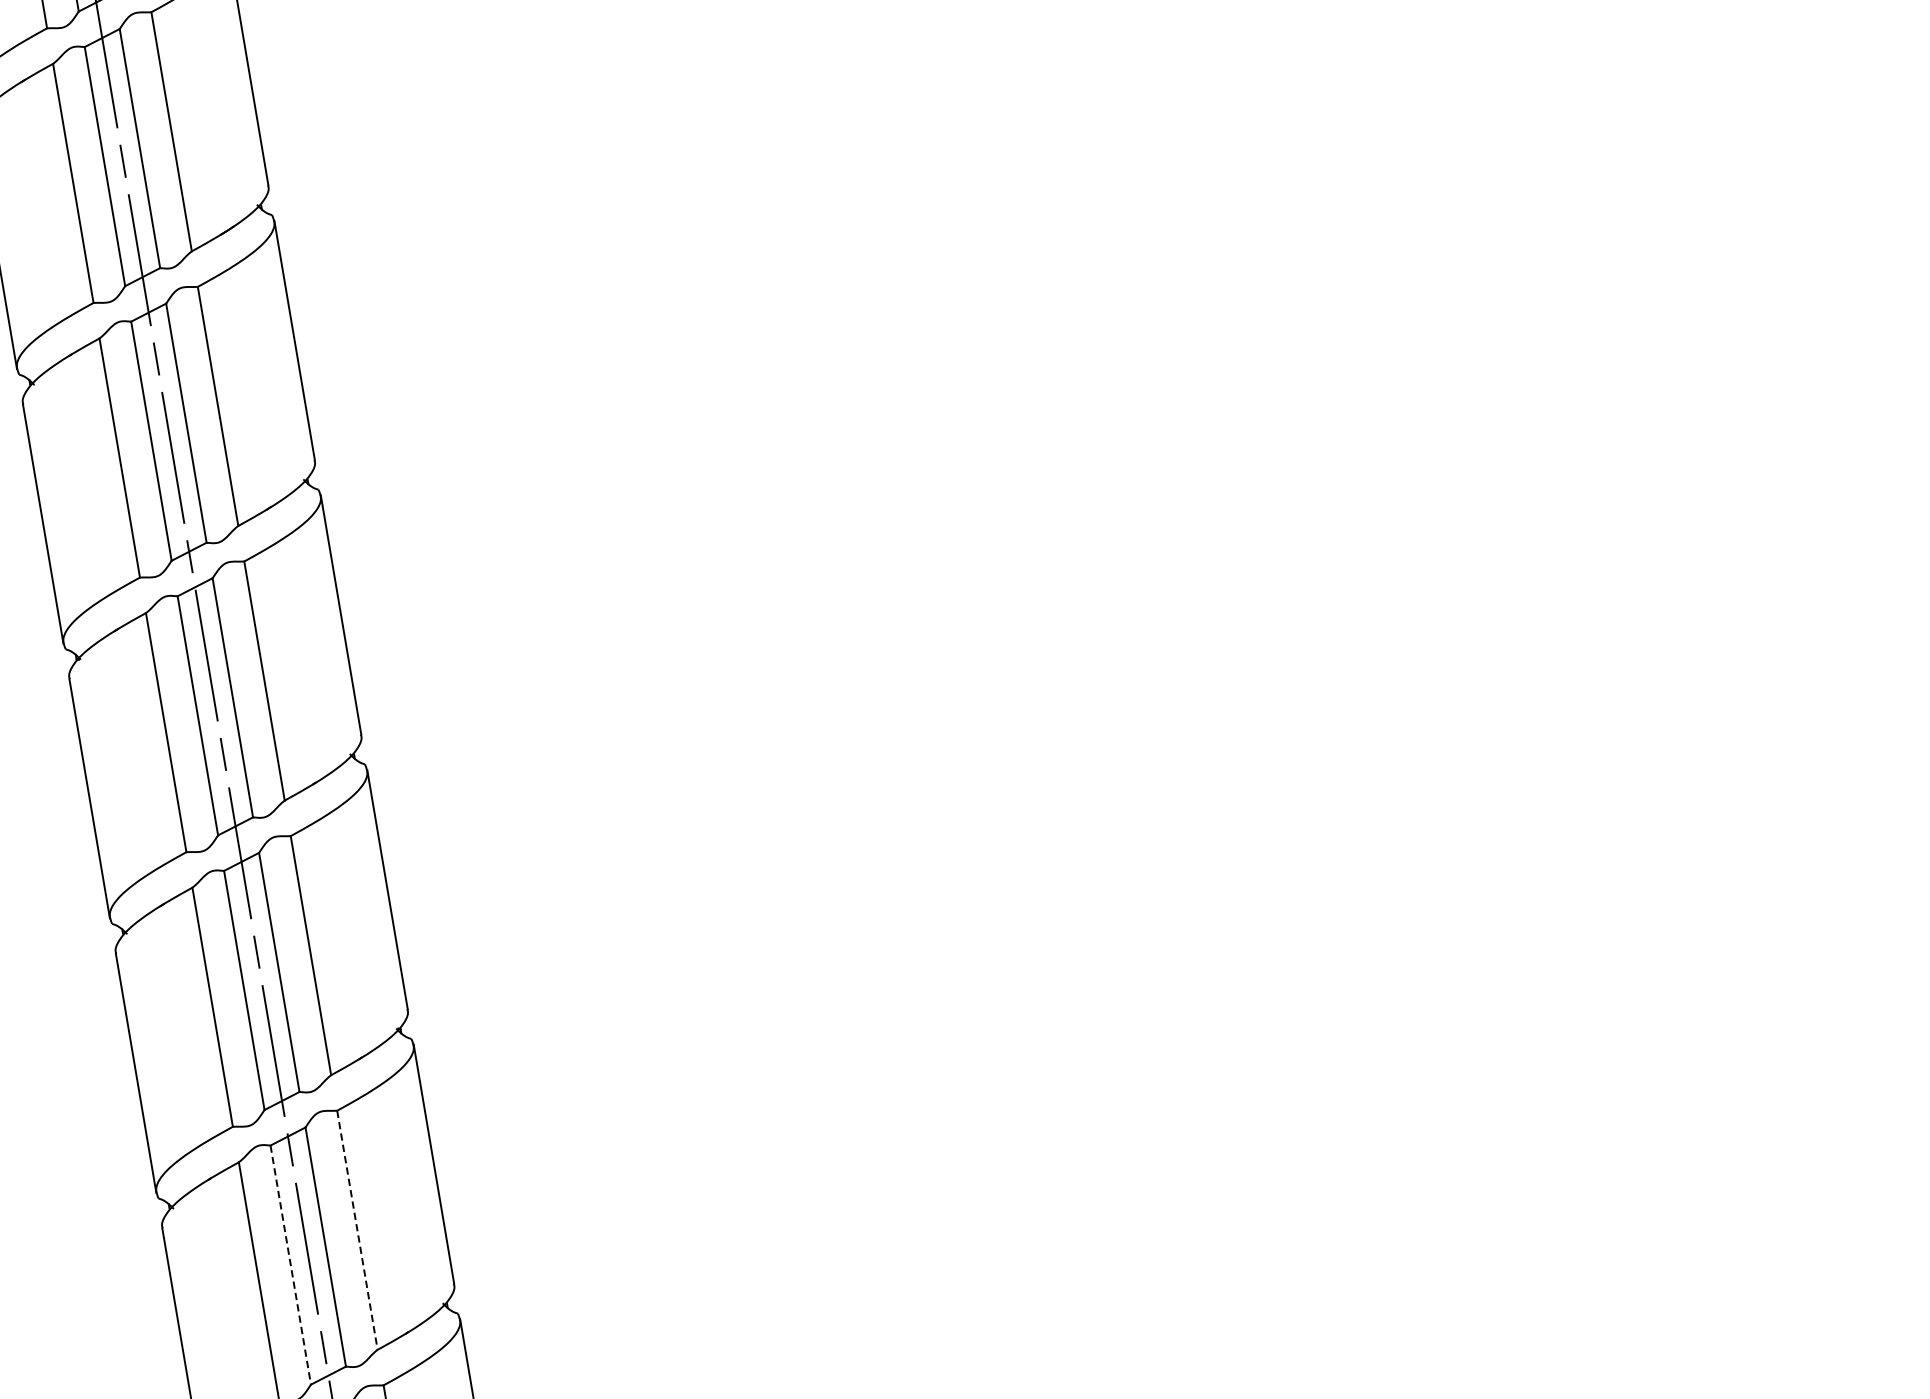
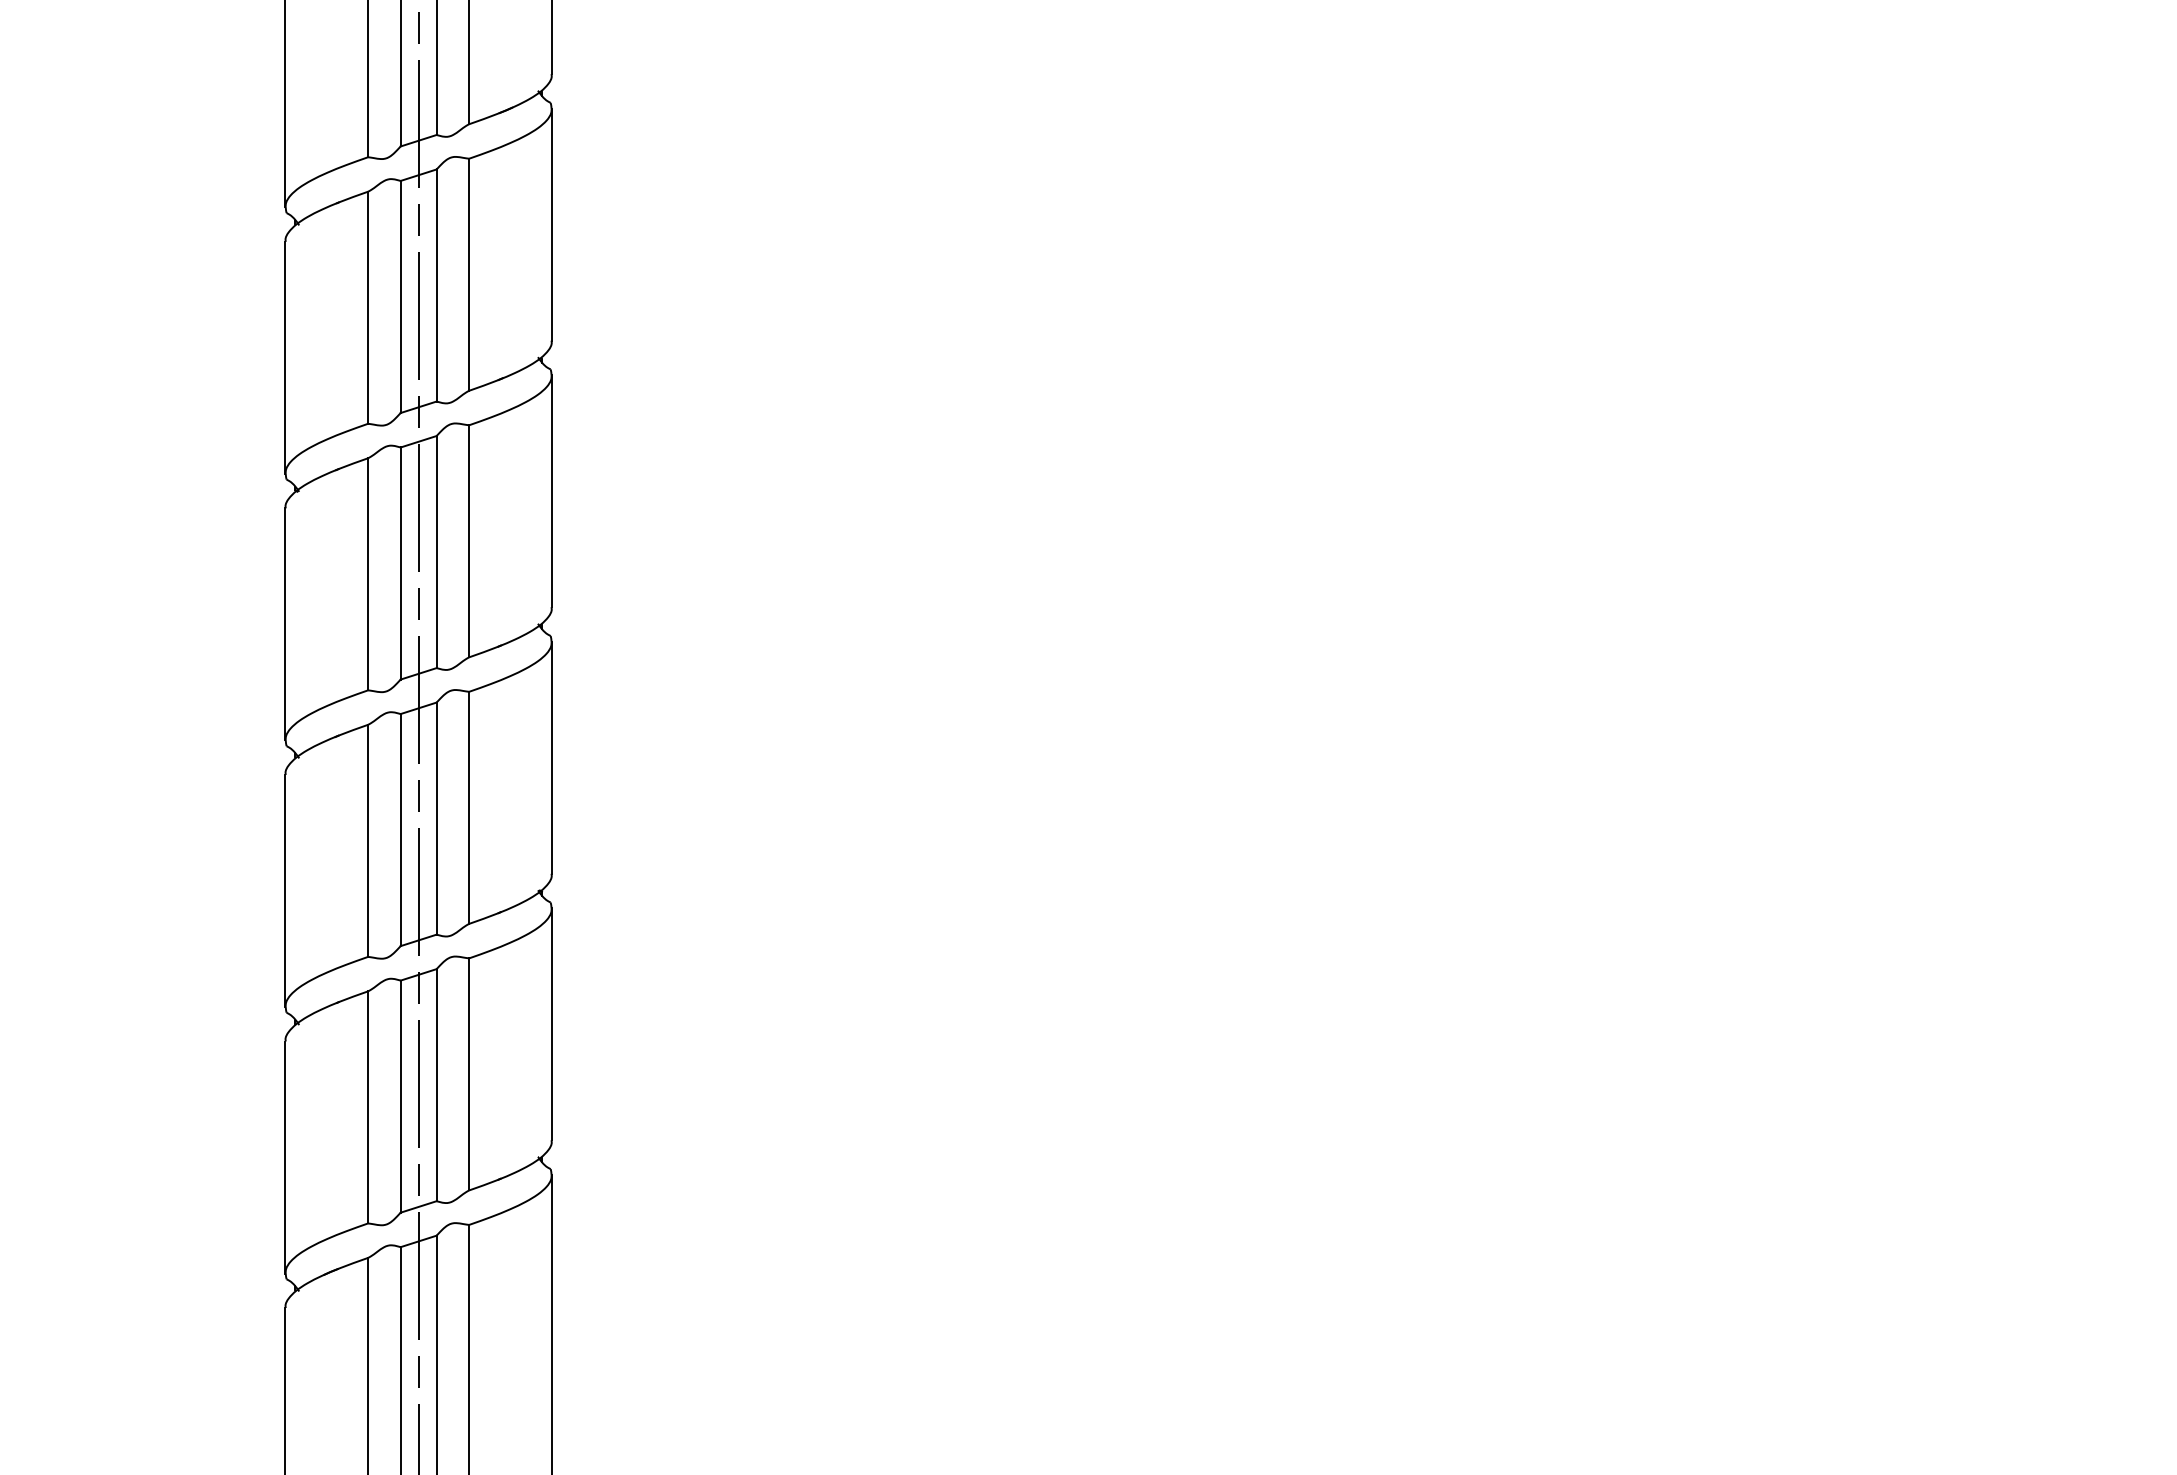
line: (357, 1230) -> (469, 1074), dashed -> solid
line: (290, 1266) -> (400, 1097), dashed -> solid

